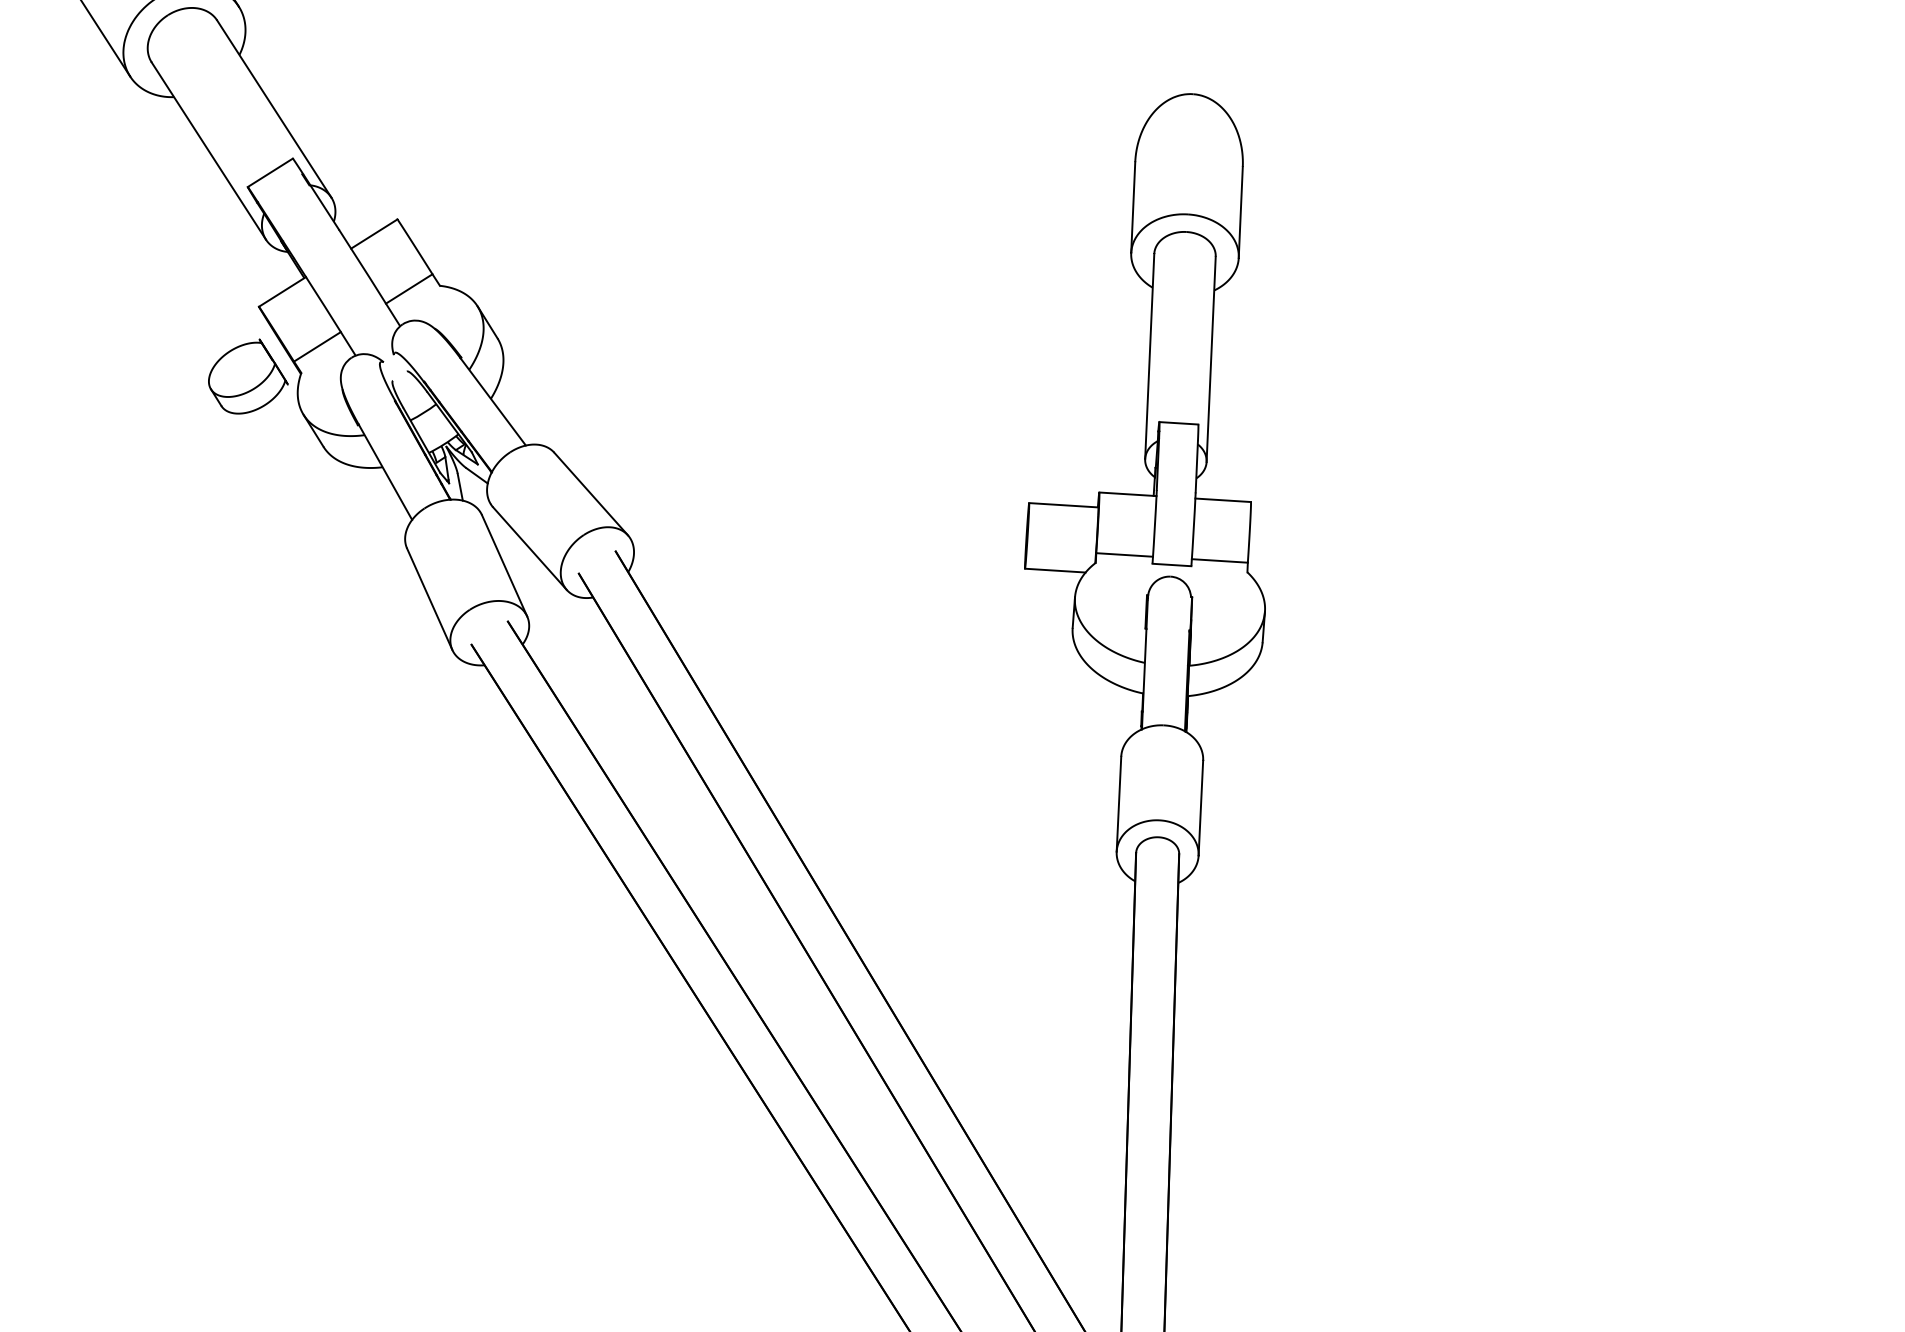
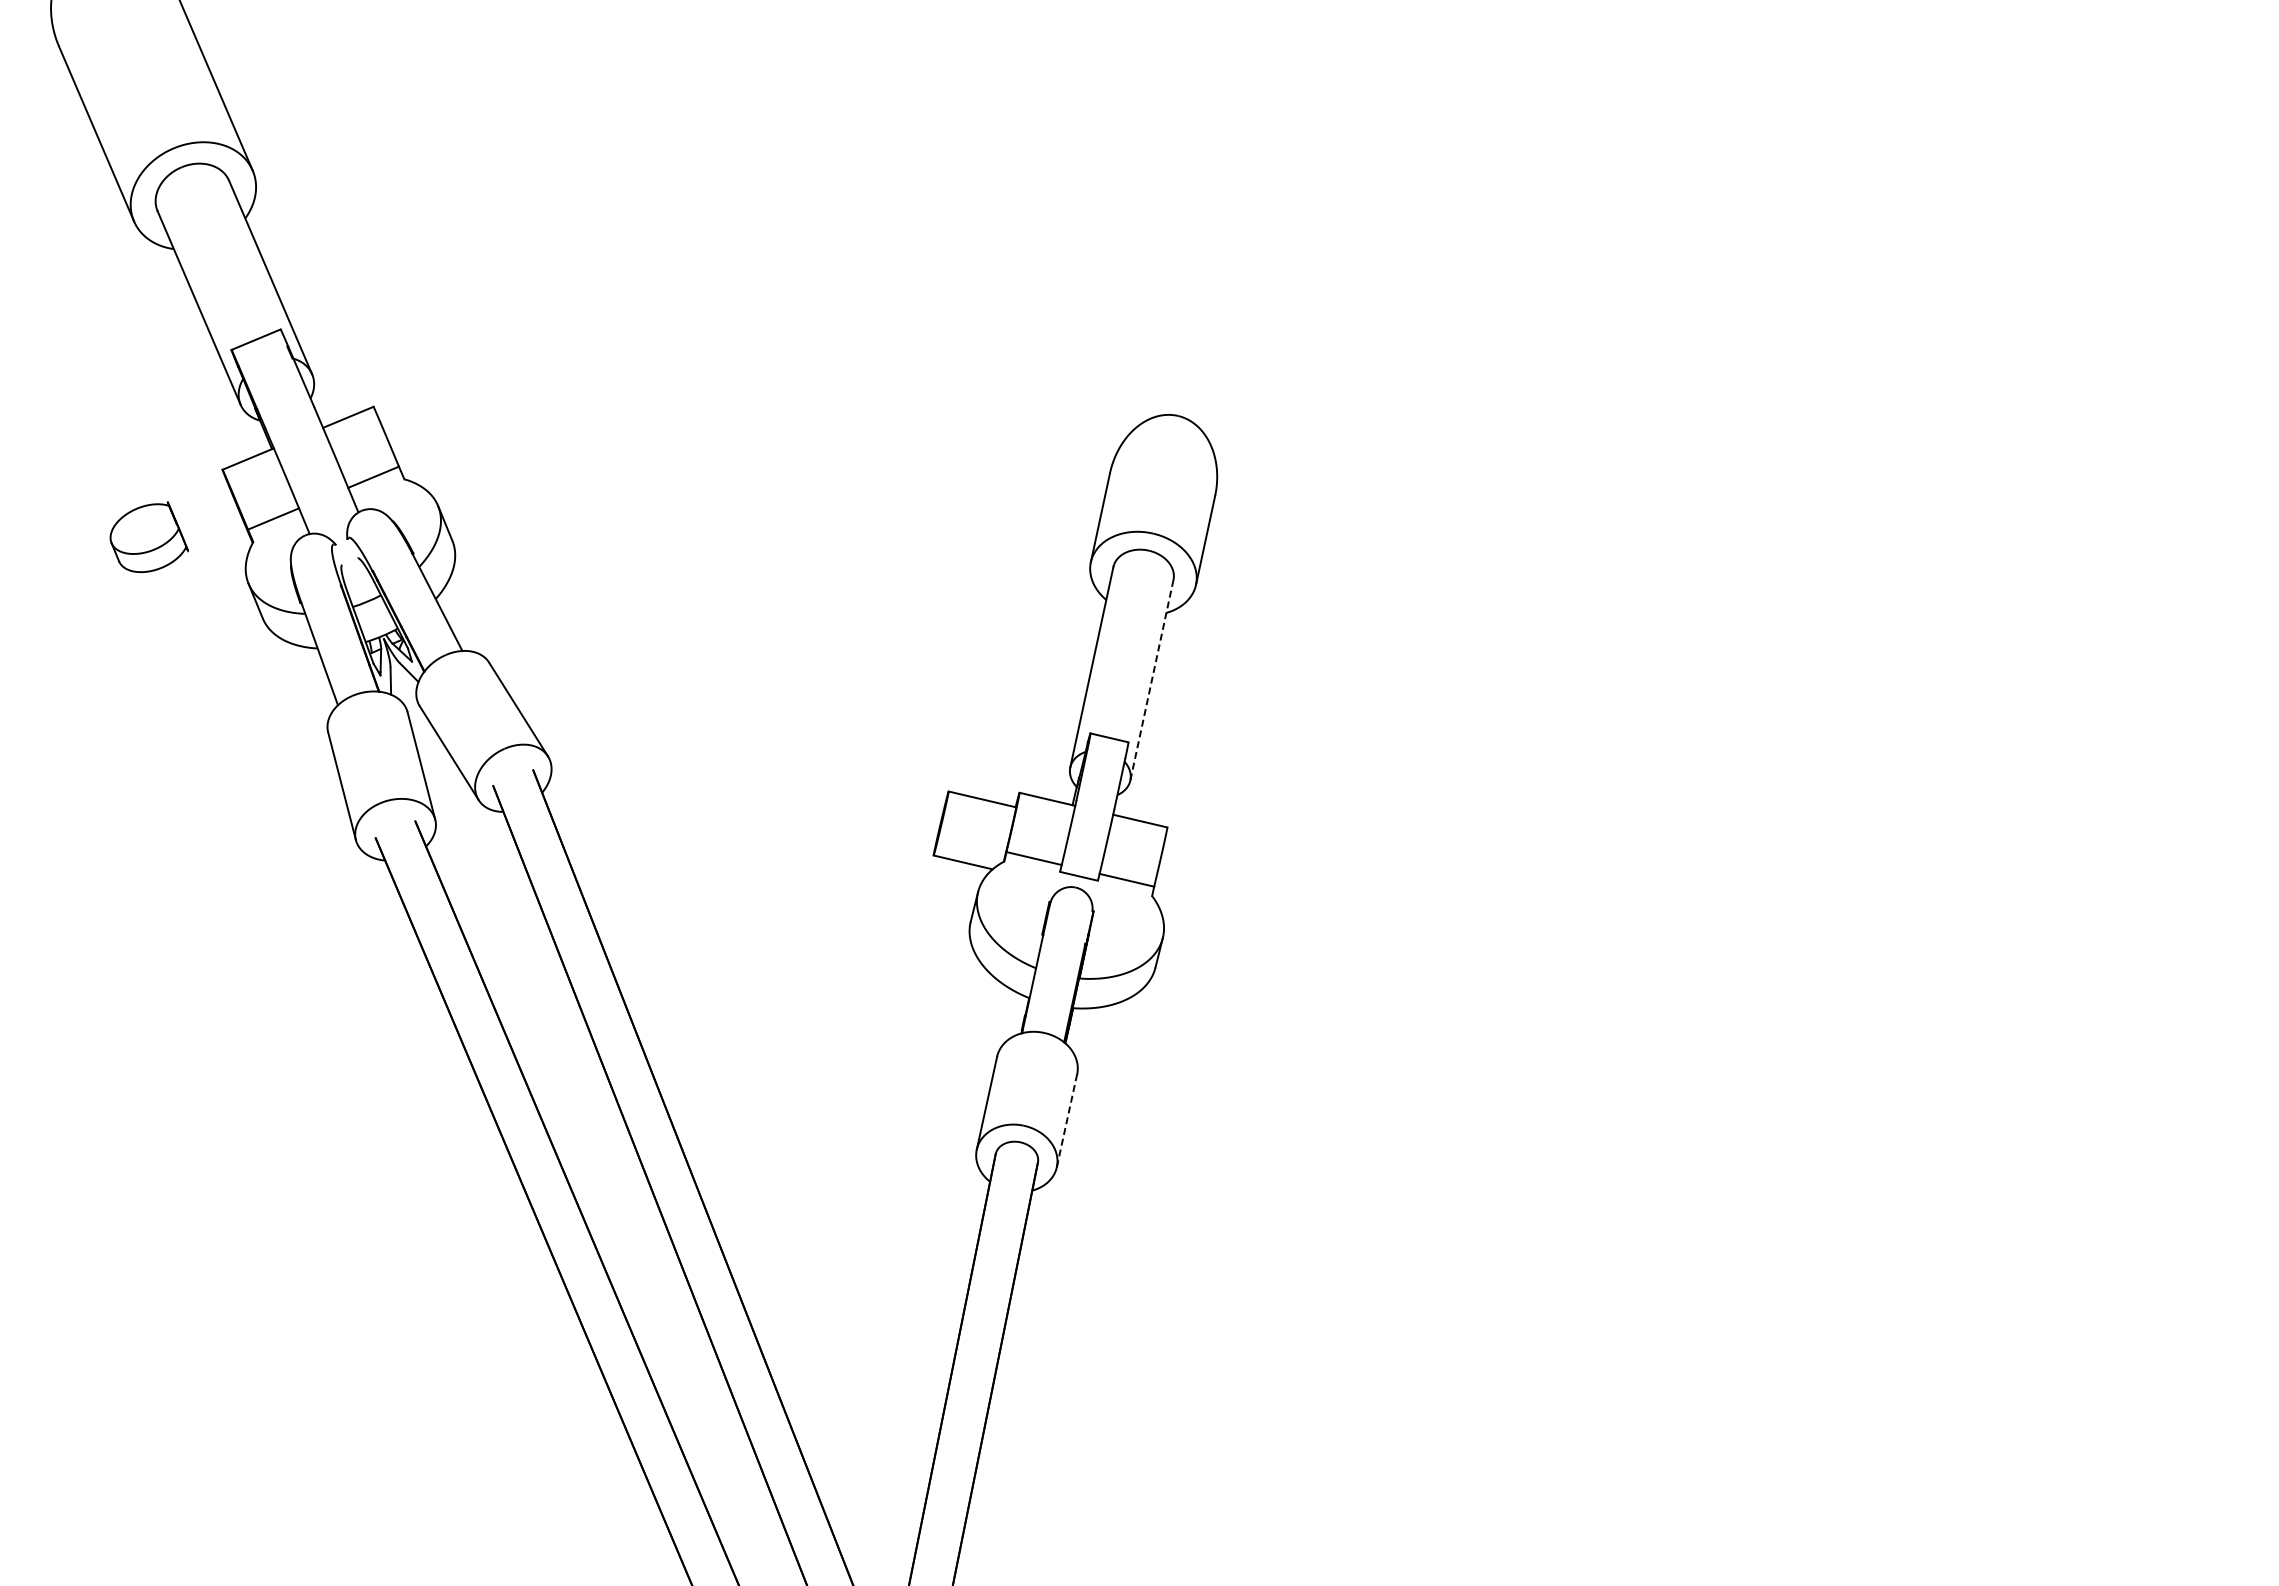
line: (1210, 359) -> (1151, 680), solid -> dashed
part: (246, 376) -> (148, 536), moved
line: (1200, 809) -> (1066, 1121), solid -> dashed

